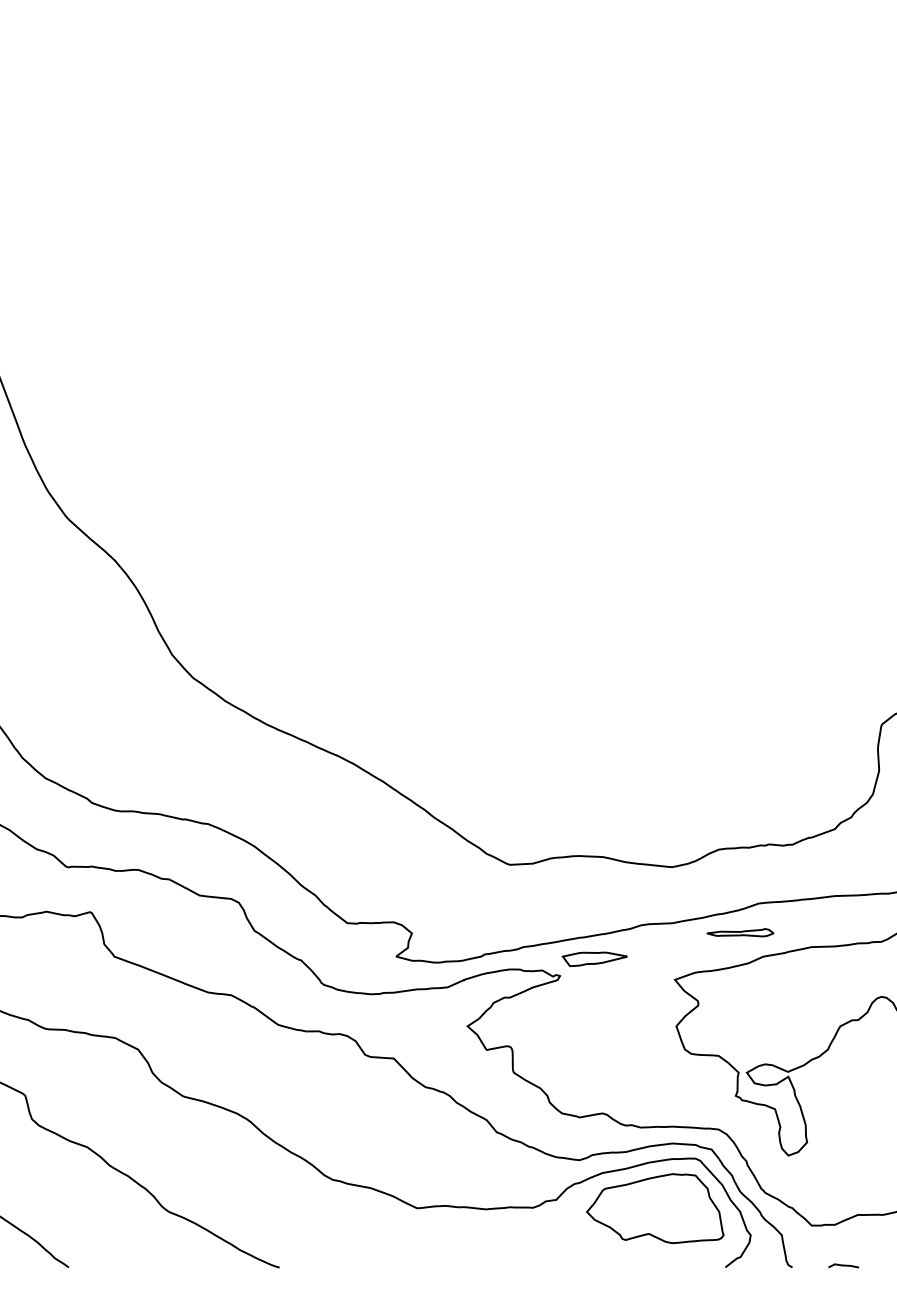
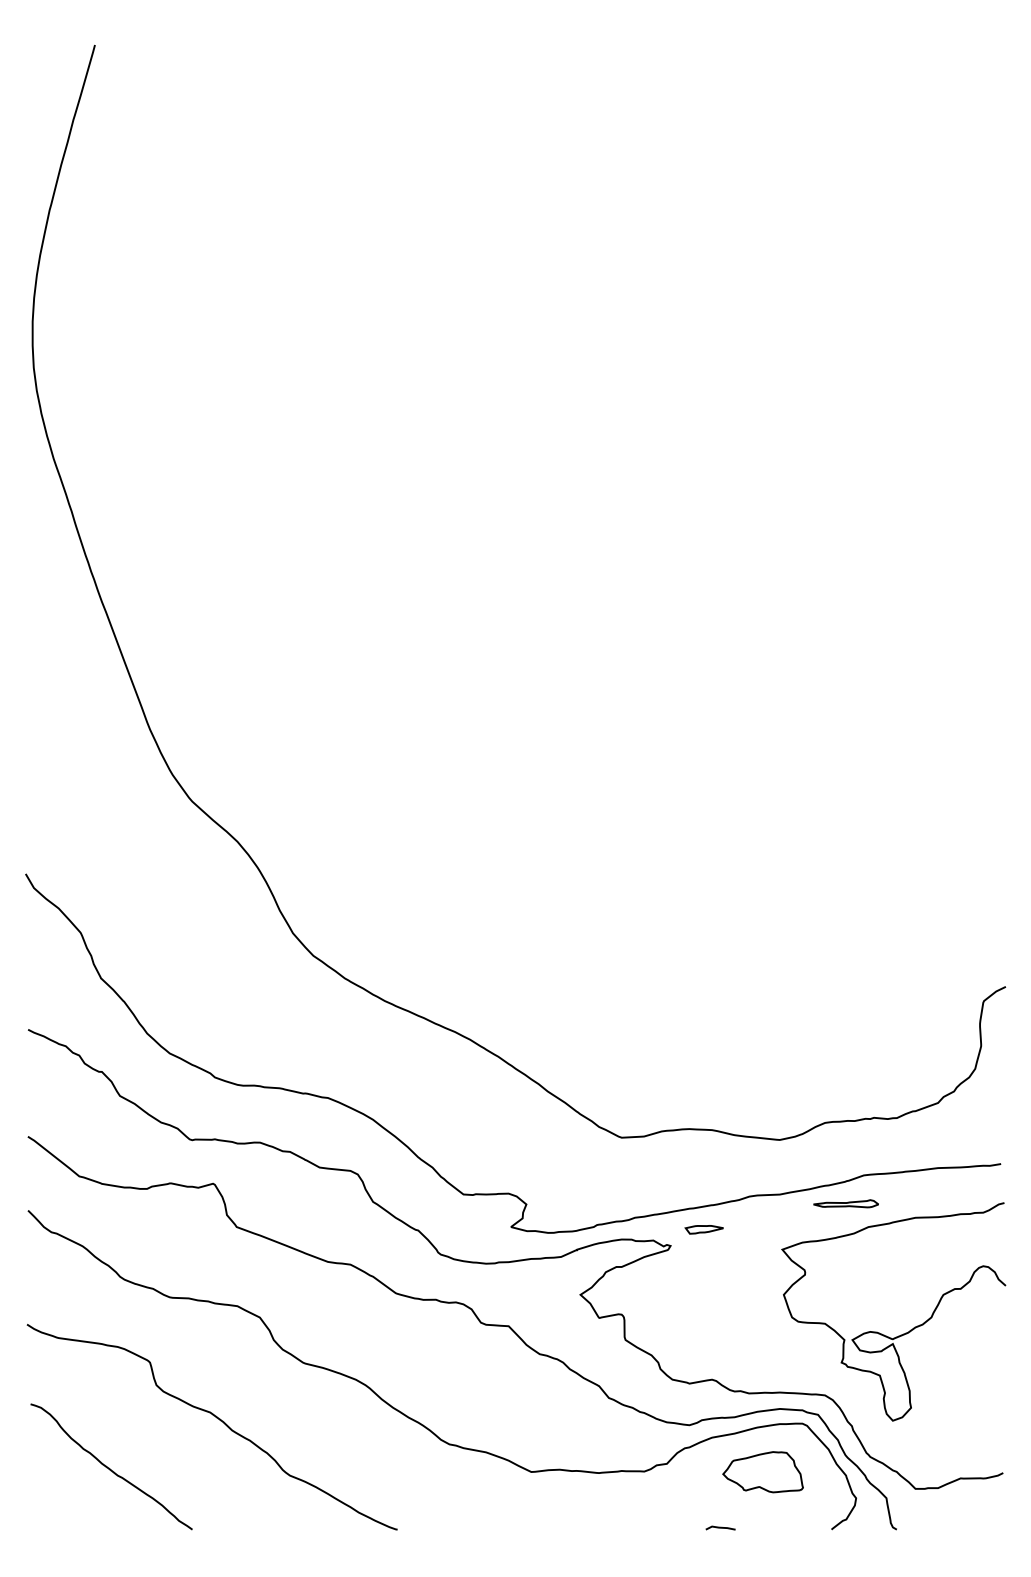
part: (594, 959) -> (704, 1229), size x0.6
part: (654, 1207) -> (762, 1471), size x0.6
curve: (843, 1265) -> (720, 1527), moved

